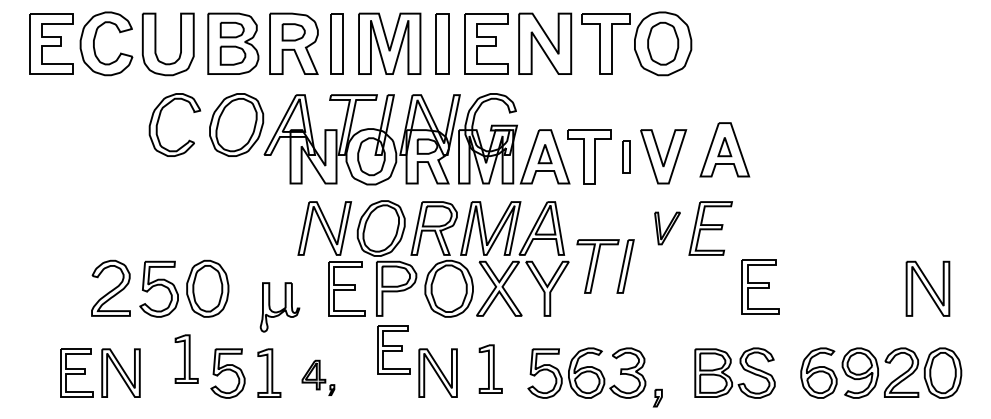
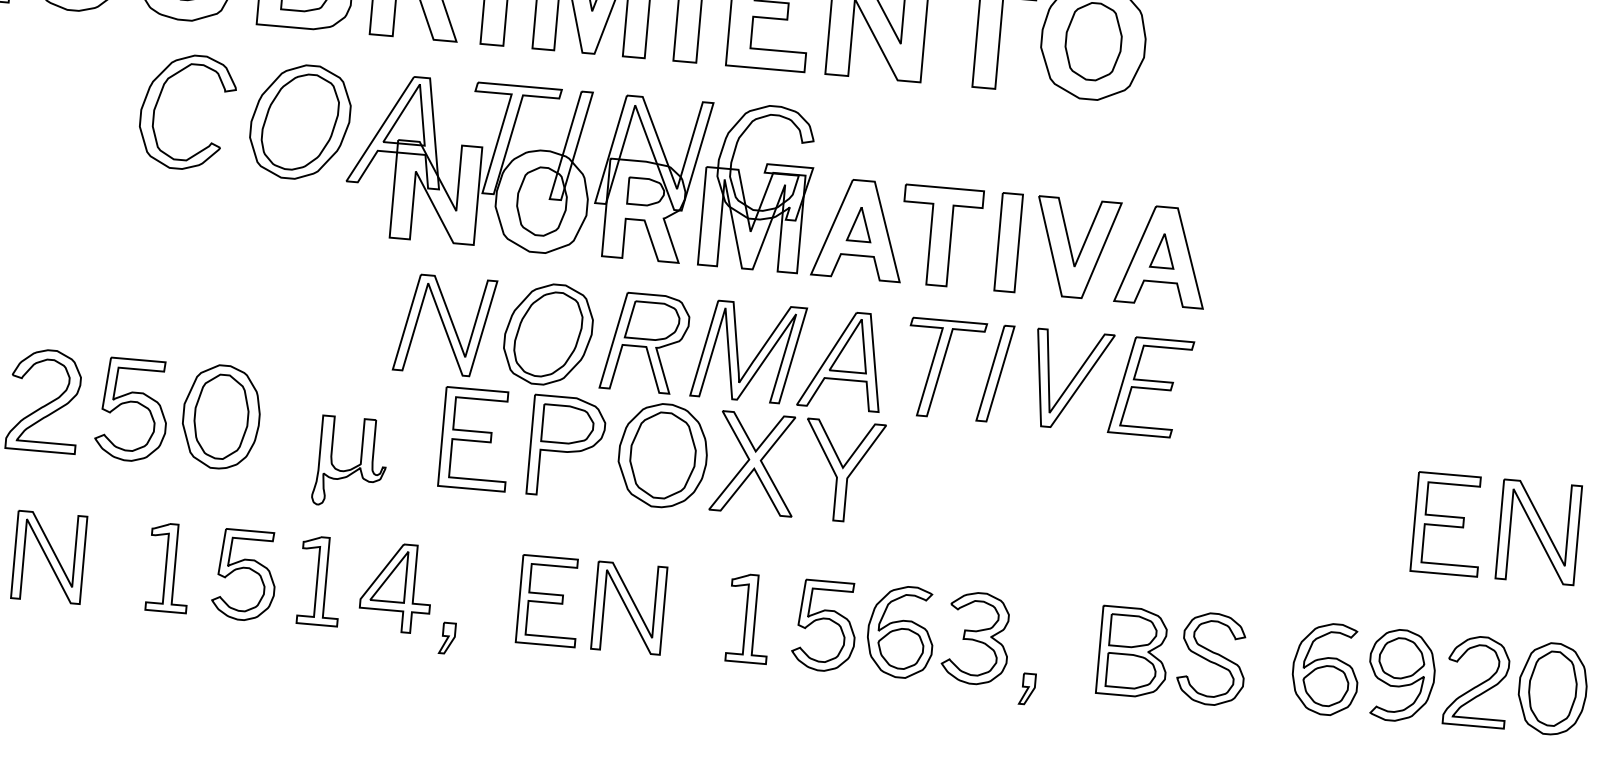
part: (724, 149) -> (1162, 255), moved
part: (626, 156) -> (1008, 242), size x1.67
part: (667, 228) -> (1072, 380), size x1.67
part: (597, 264) -> (944, 365), moved
part: (760, 286) -> (1448, 523), moved
part: (393, 349) -> (547, 599), moved
part: (186, 358) -> (169, 566), moved
part: (490, 368) -> (748, 617), moved
part: (318, 377) -> (409, 596), size x1.67

